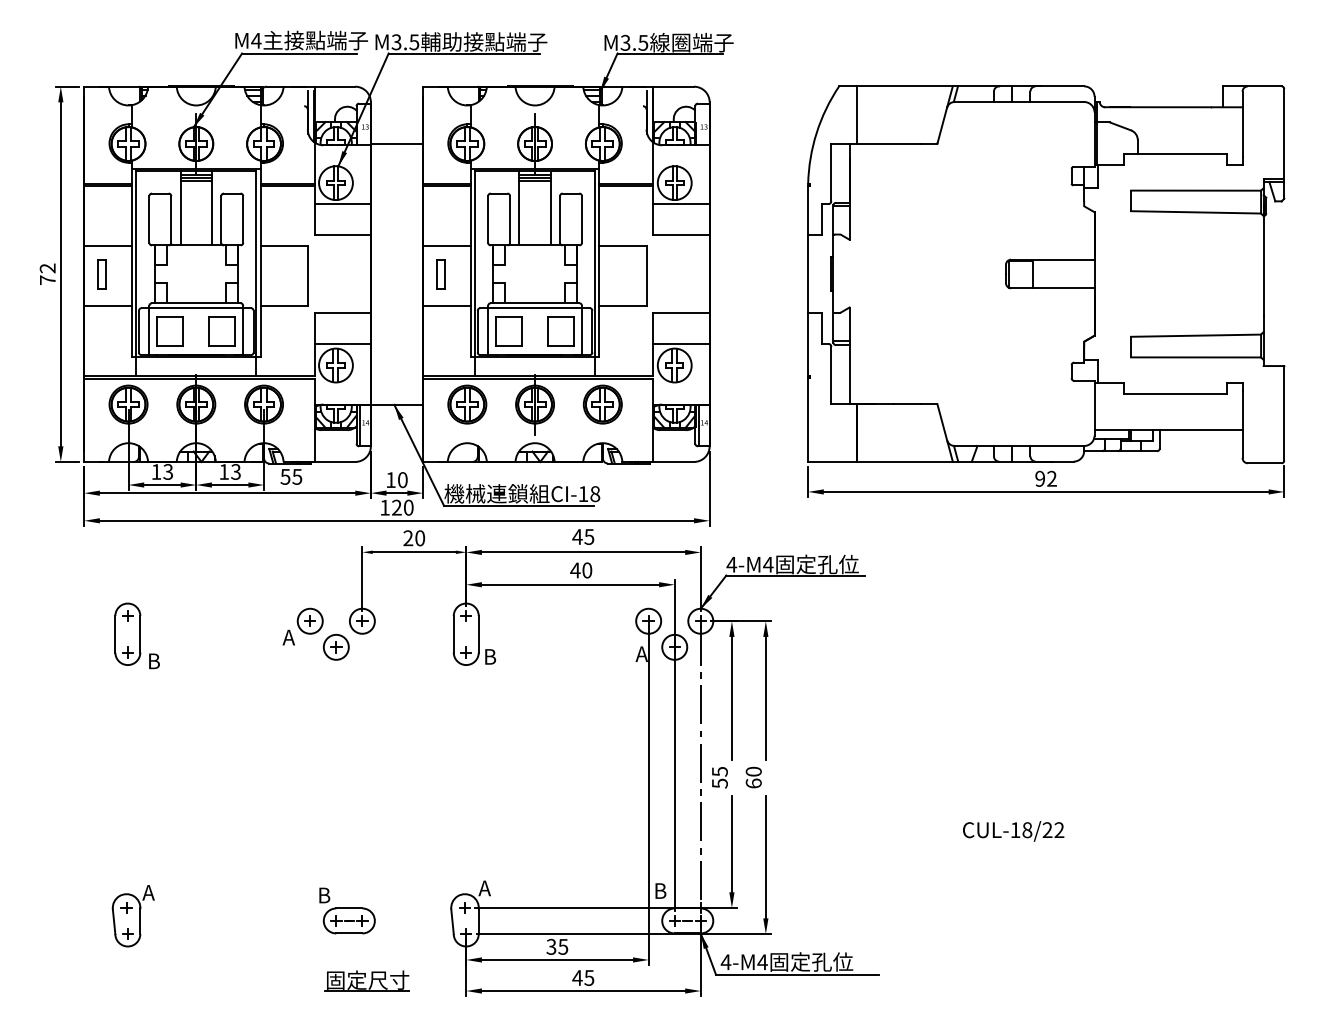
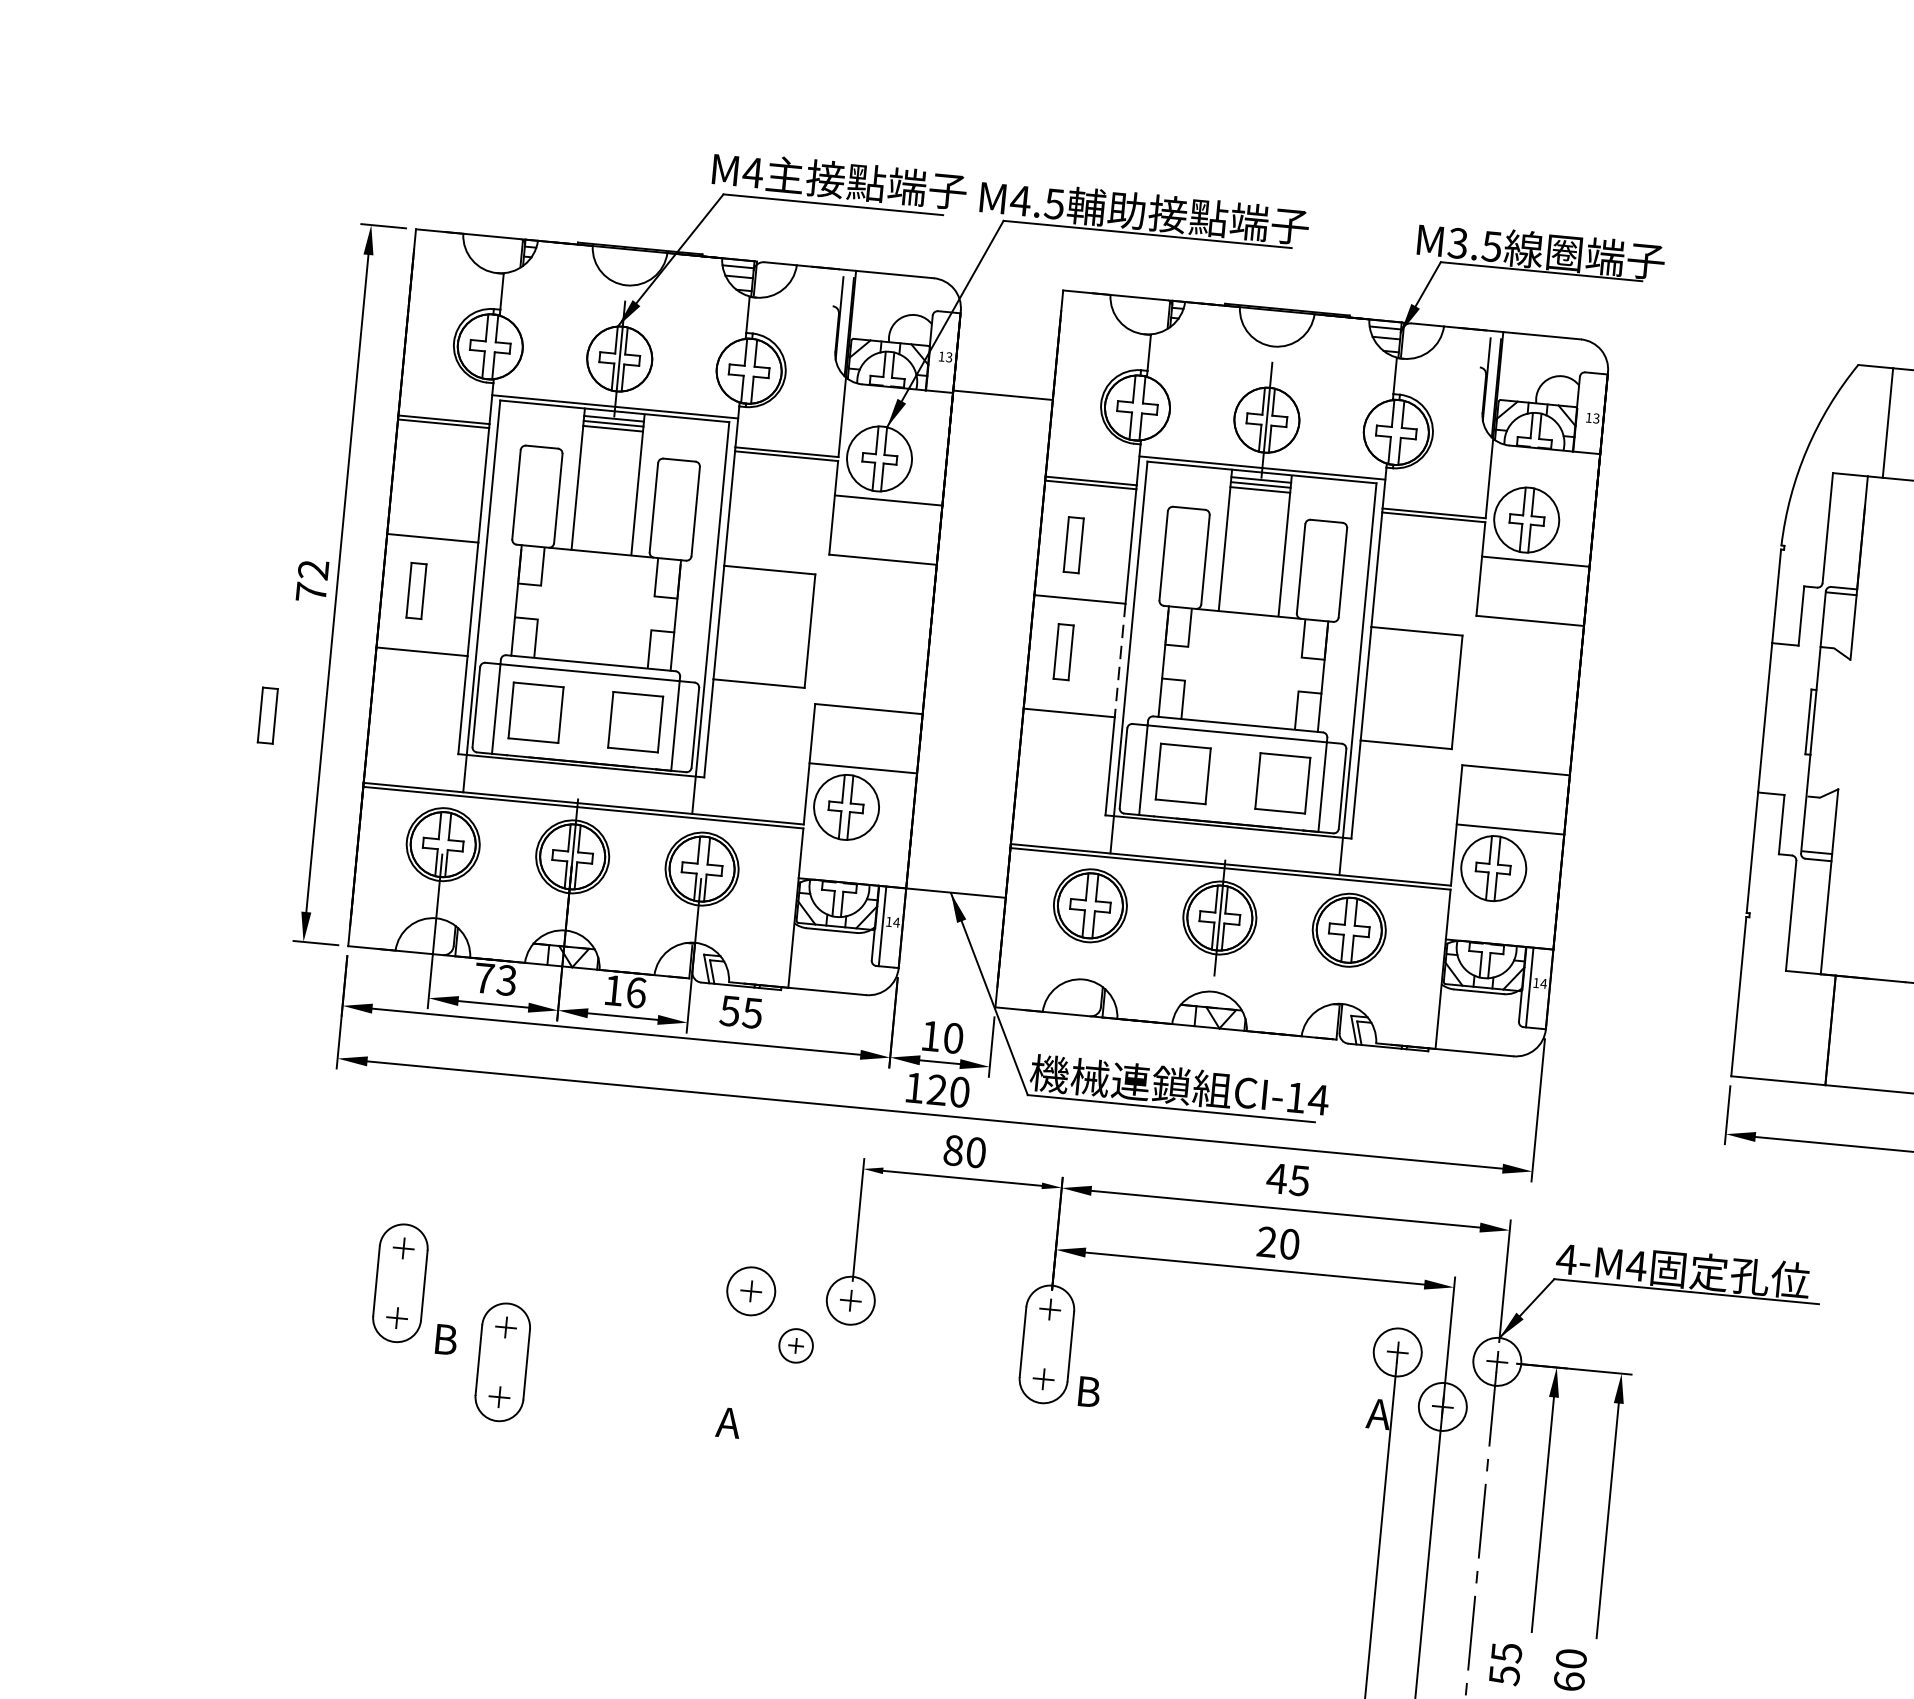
text: (396, 42) -> (1020, 201), M3.5 -> M4.5
part: (440, 218) -> (1072, 545), added
line: (470, 275) -> (1119, 659), solid -> dashed
part: (30, 346) -> (266, 715), added
text: (156, 471) -> (484, 977), 13 -> 73
text: (235, 471) -> (635, 991), 13 -> 16
text: (594, 494) -> (1317, 1100), CI-18 -> CI-14
text: (408, 538) -> (953, 1150), 20 -> 80
text: (575, 570) -> (1267, 1242), 40 -> 20
text: (288, 637) -> (727, 1422), moved
part: (335, 647) -> (794, 1345), size x0.7
part: (184, 669) -> (502, 1360), added

